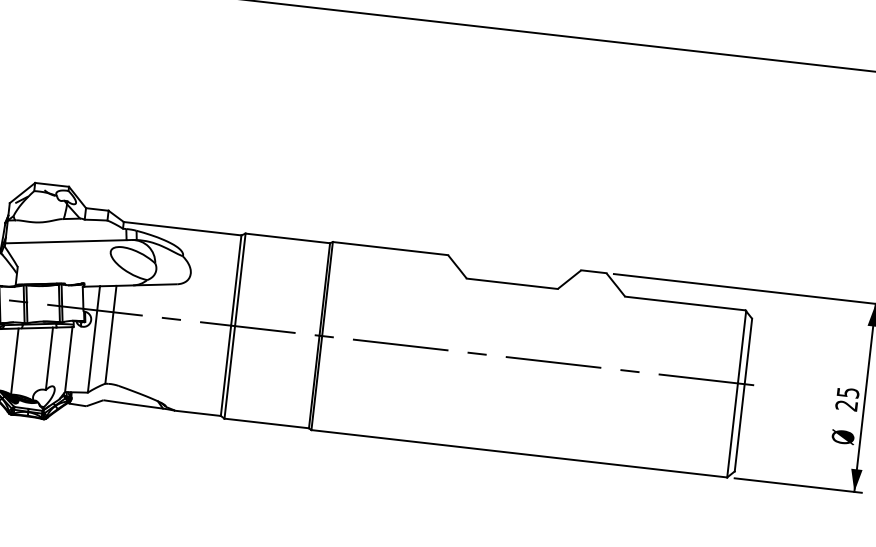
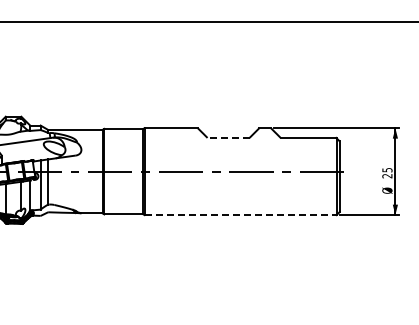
line: (512, 282) -> (228, 137), solid -> dashed
line: (521, 454) -> (241, 215), solid -> dashed

